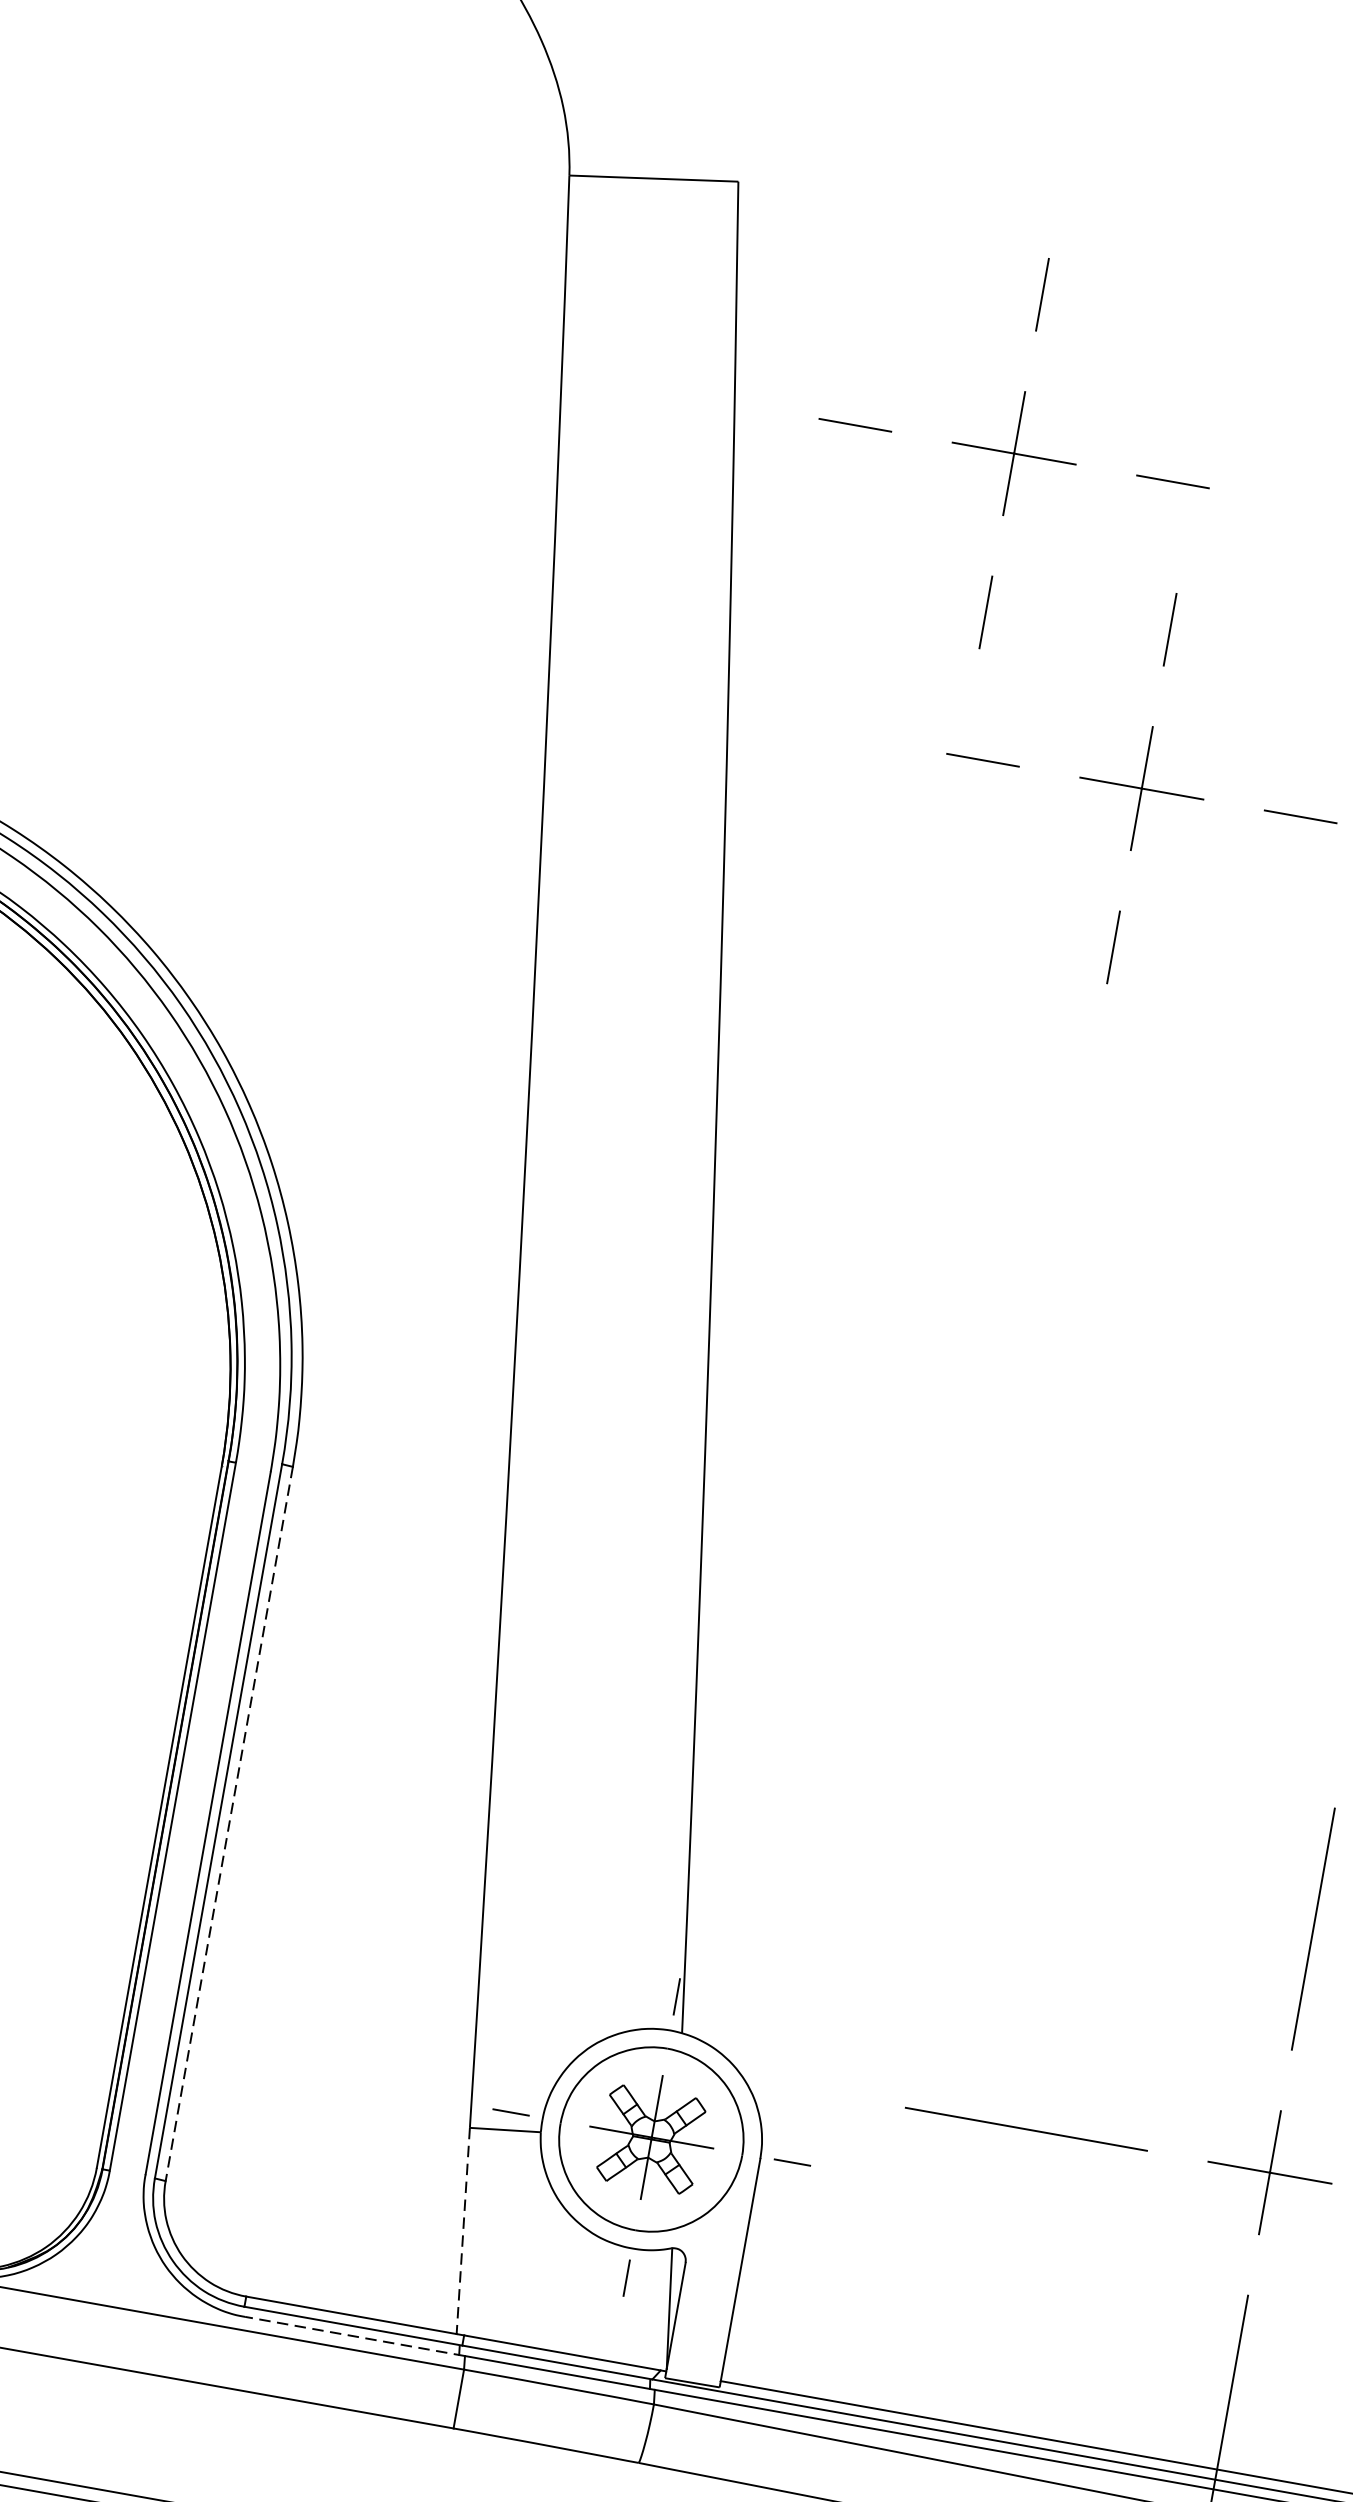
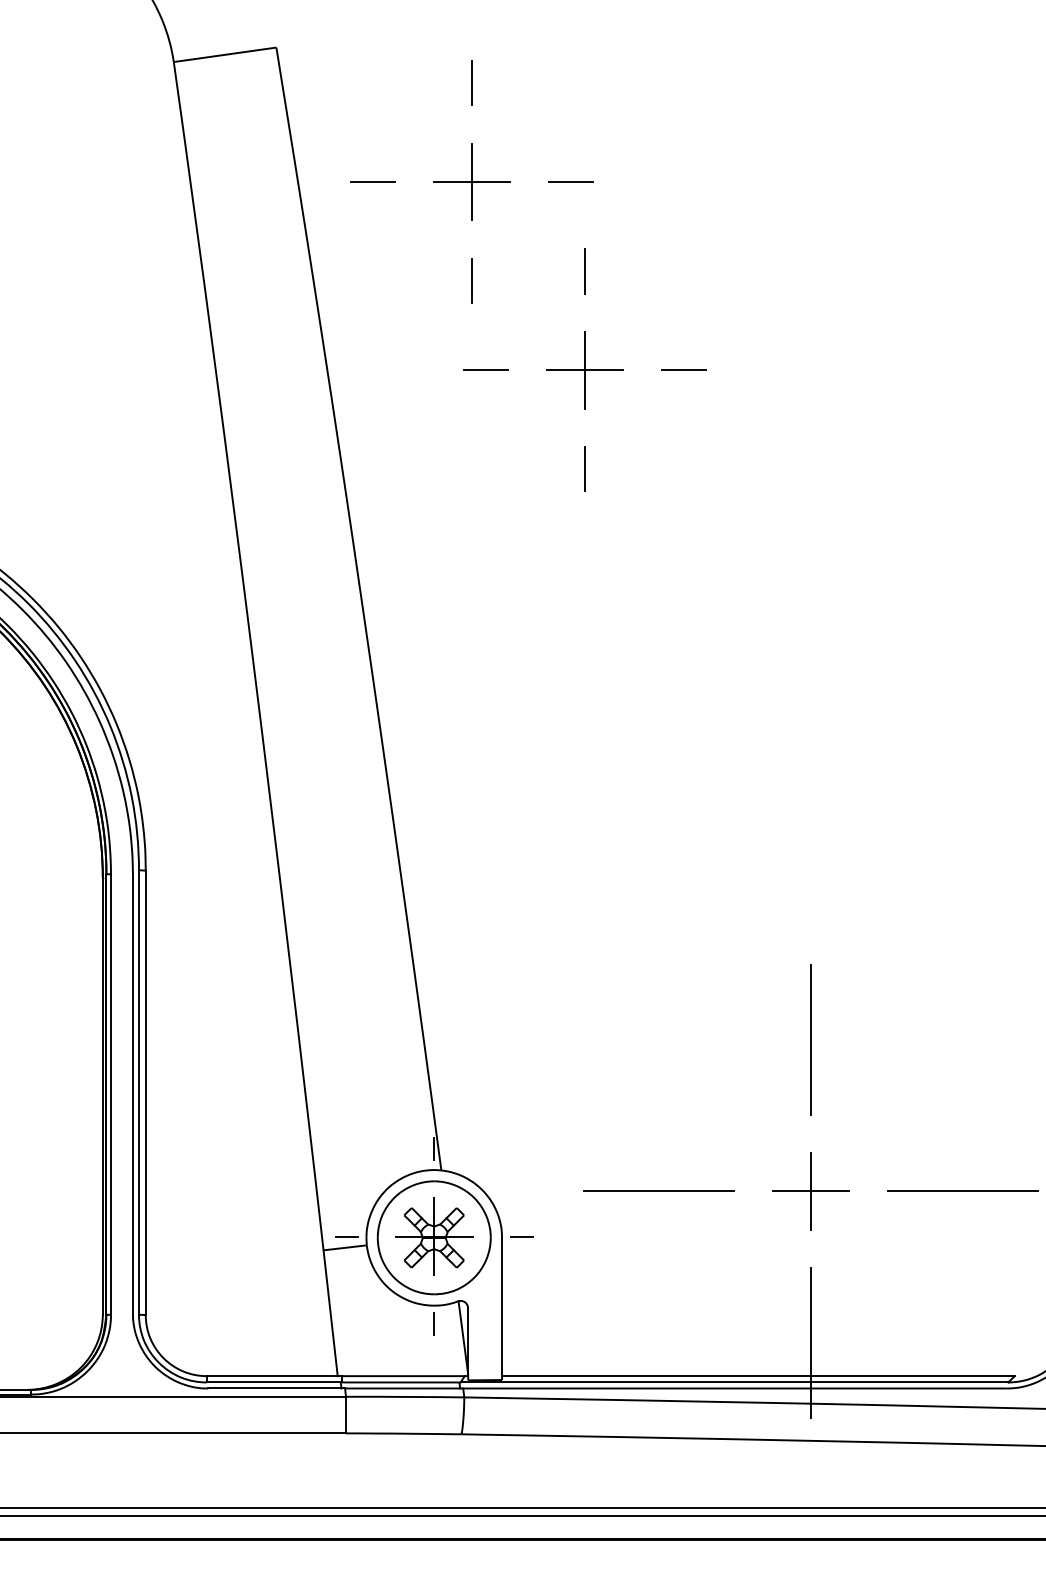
line: (228, 1824) -> (145, 1093), dashed -> solid
line: (462, 2231) -> (330, 1313), dashed -> solid
line: (354, 2336) -> (276, 1388), dashed -> solid

